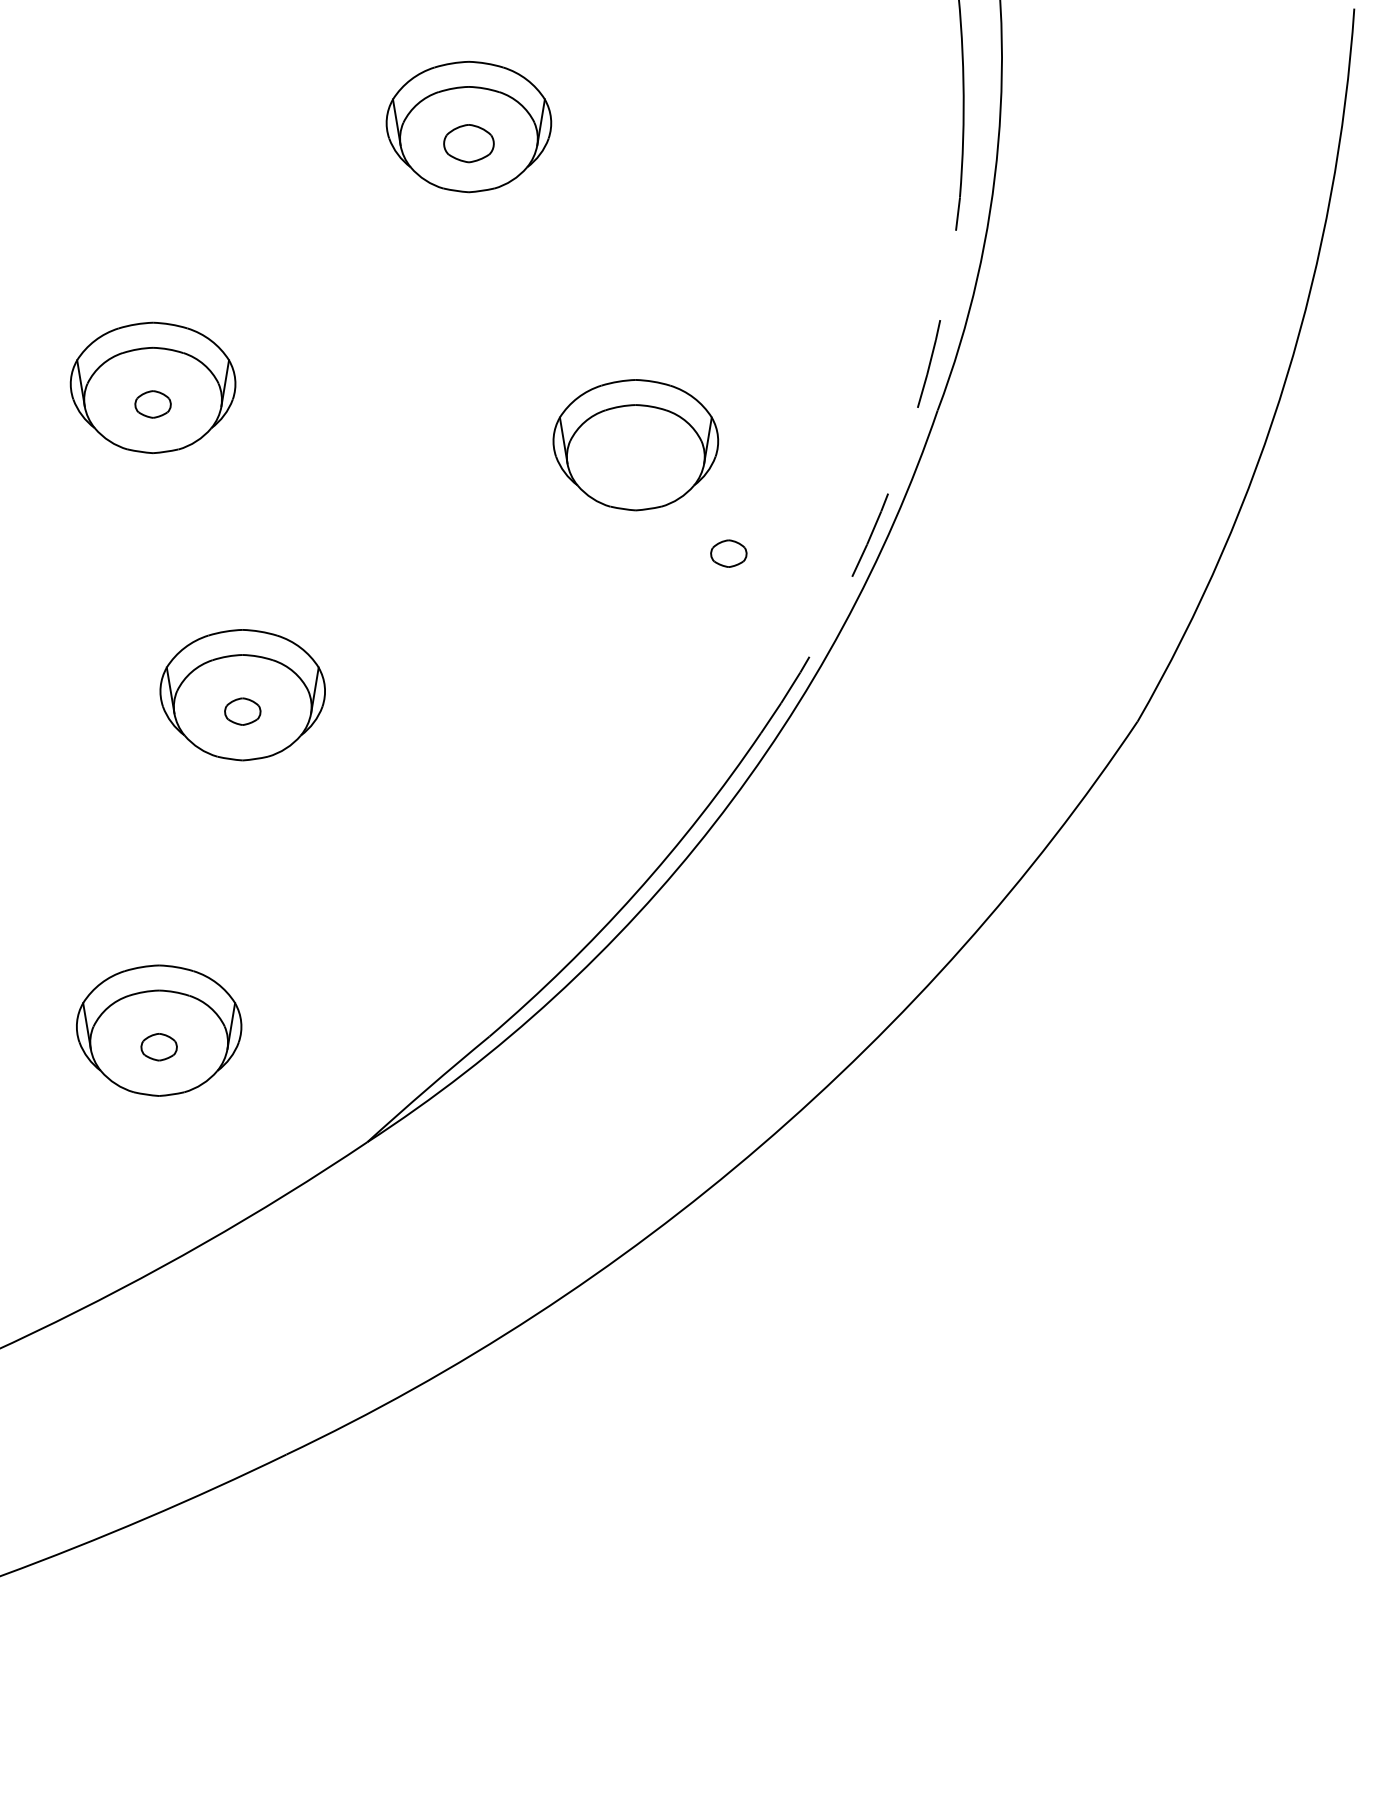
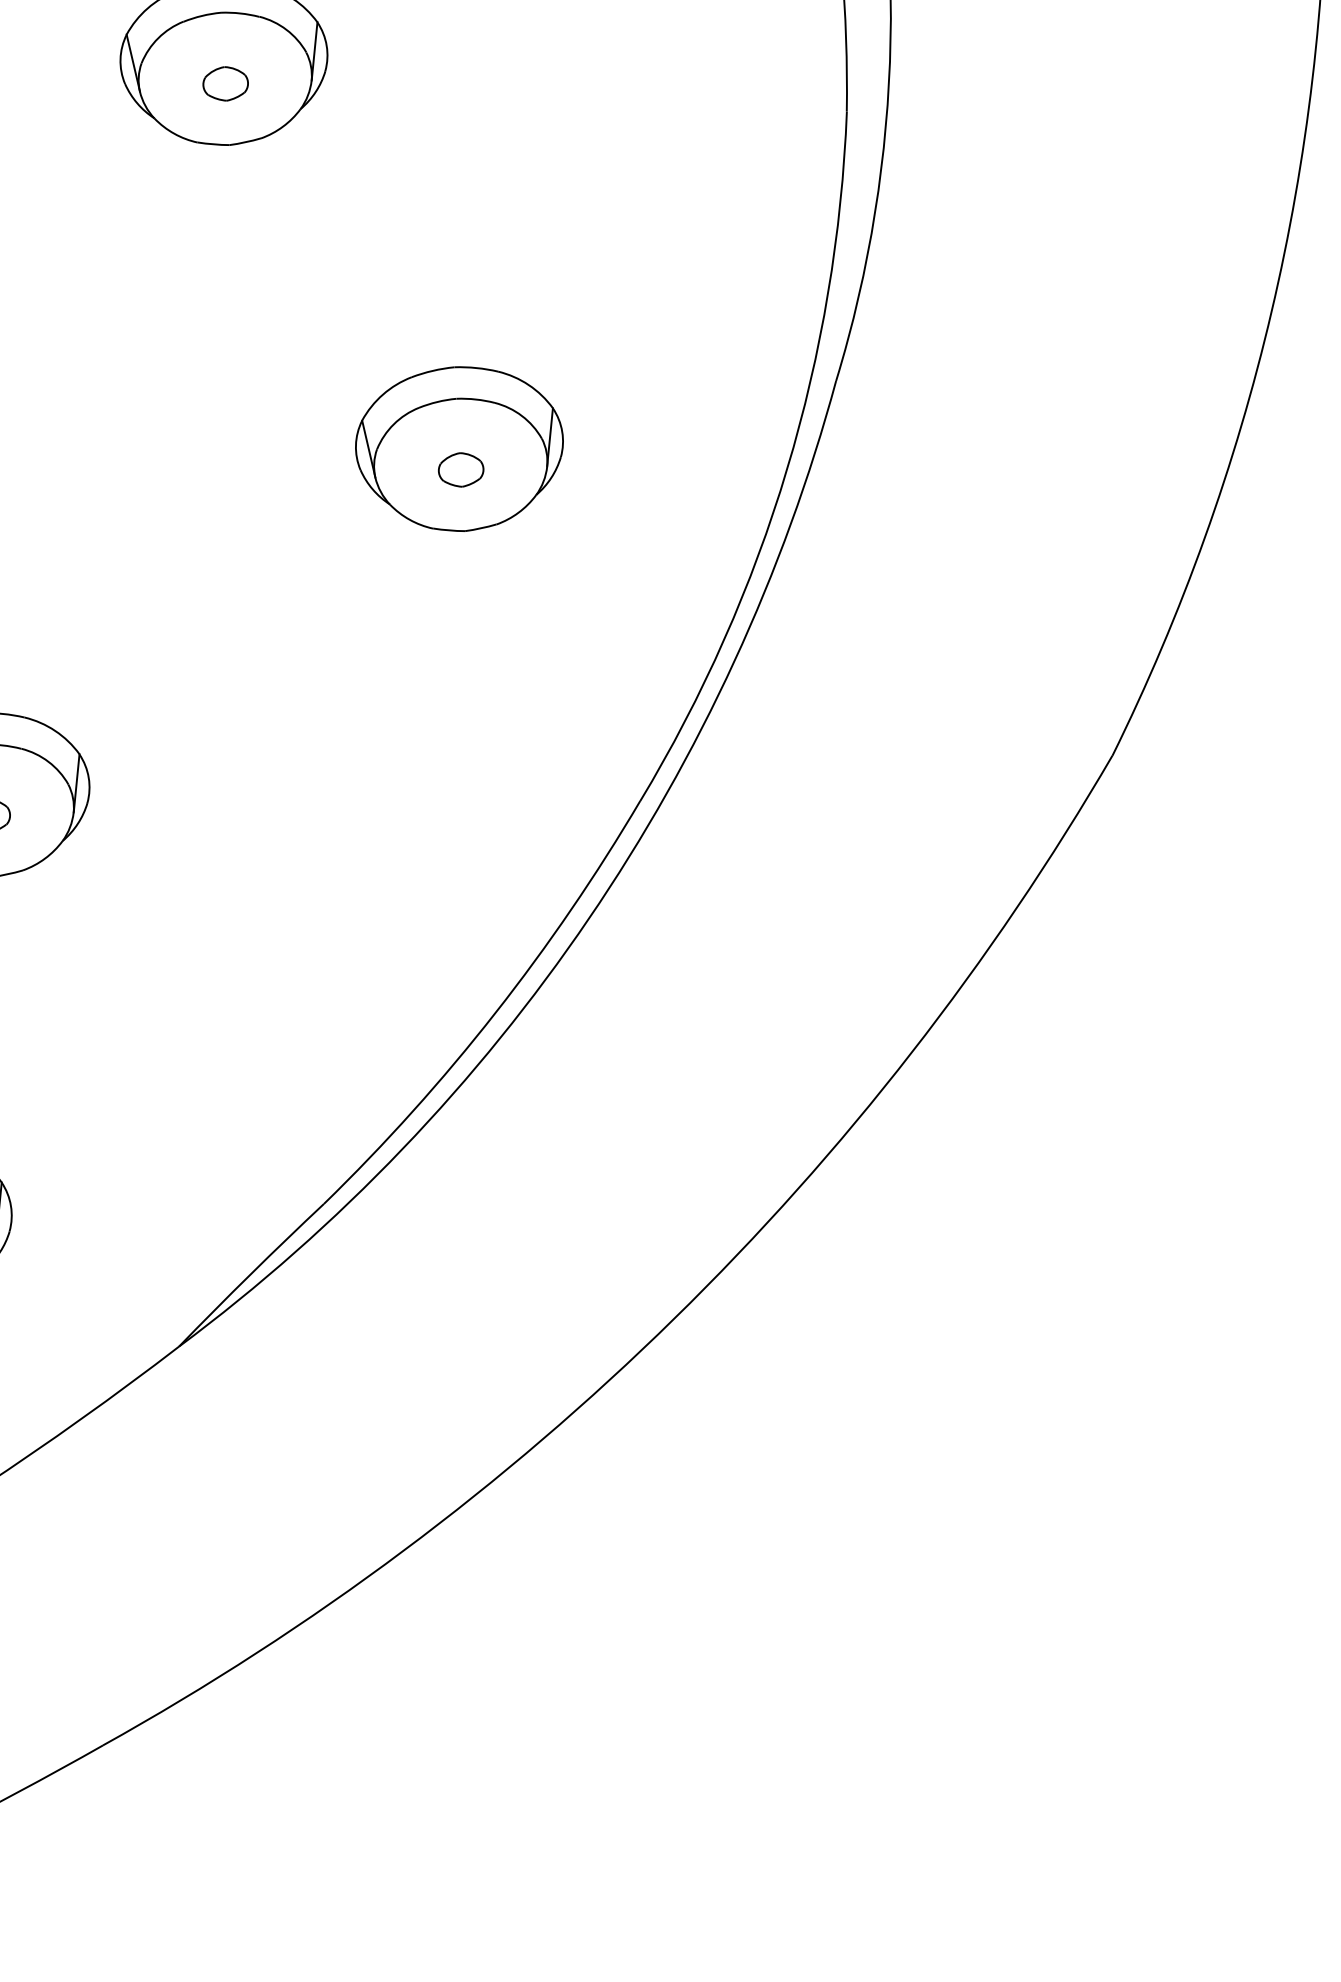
part: (468, 143) -> (225, 83), size x0.71
arc: (894, 477) -> (787, 468), dashed -> solid
part: (728, 553) -> (460, 469), moved

